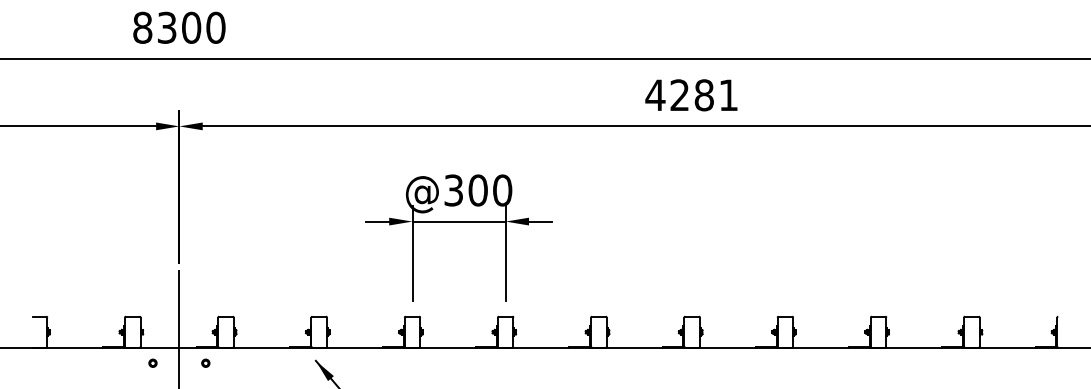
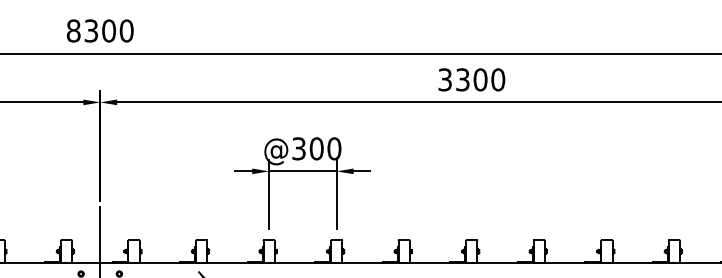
text: (691, 95) -> (471, 80), 4281 -> 3300

